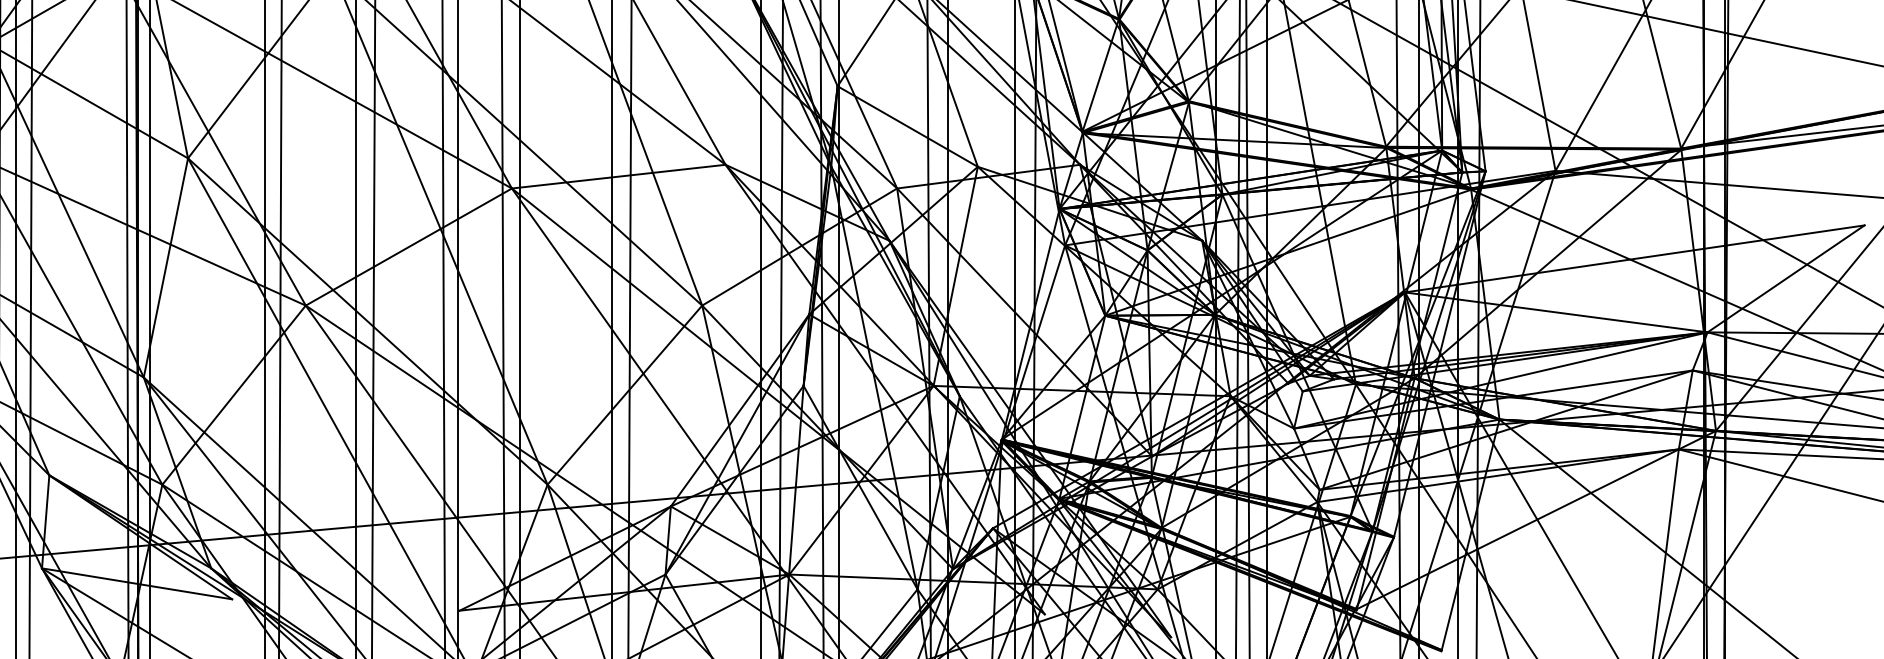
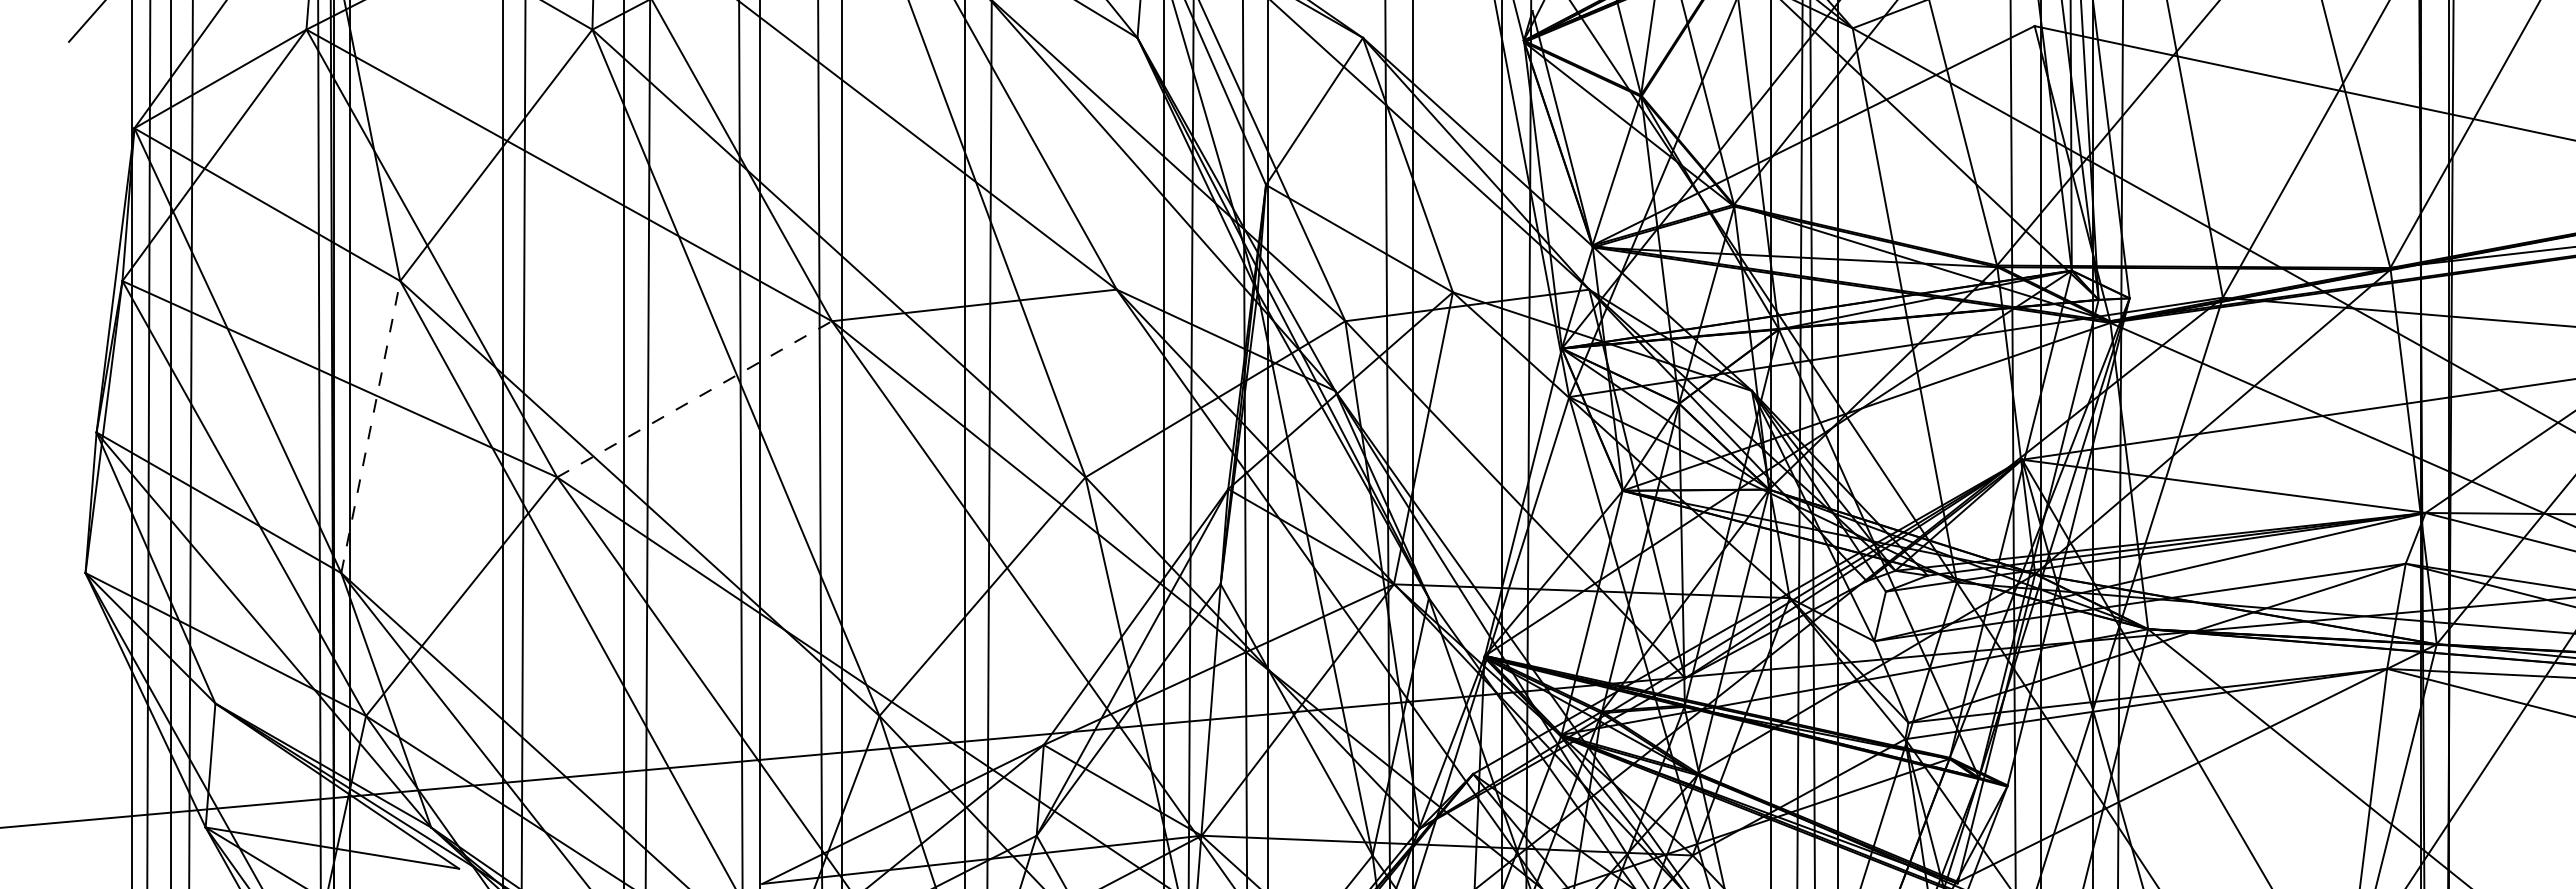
line: (408, 247) -> (694, 399), solid -> dashed
line: (165, 268) -> (370, 427), solid -> dashed

